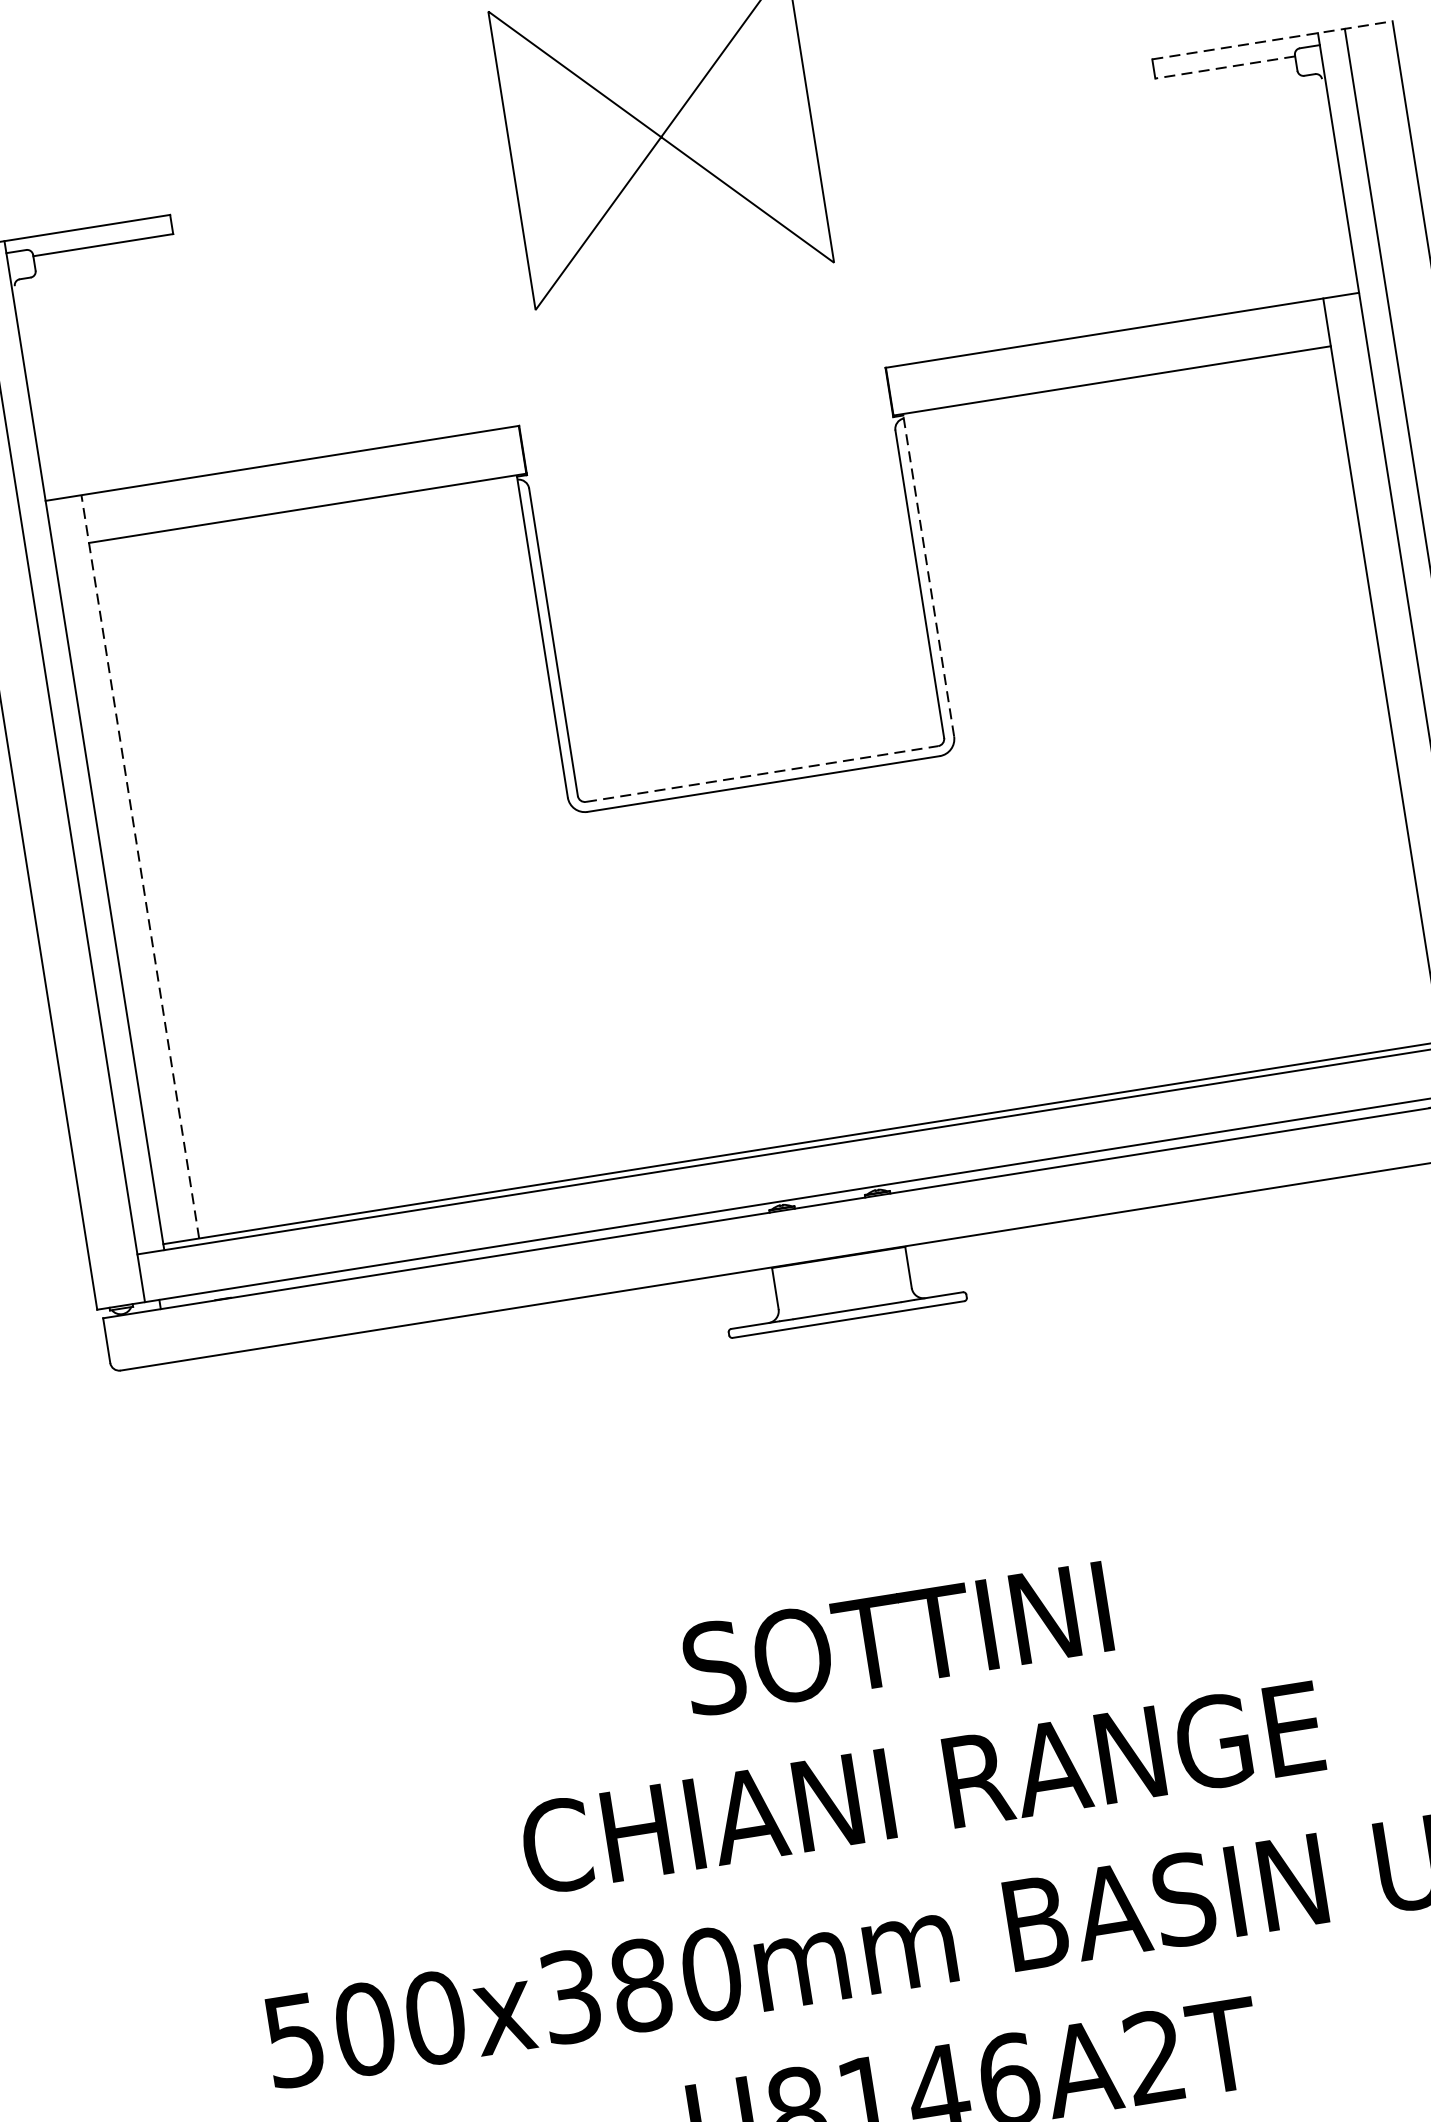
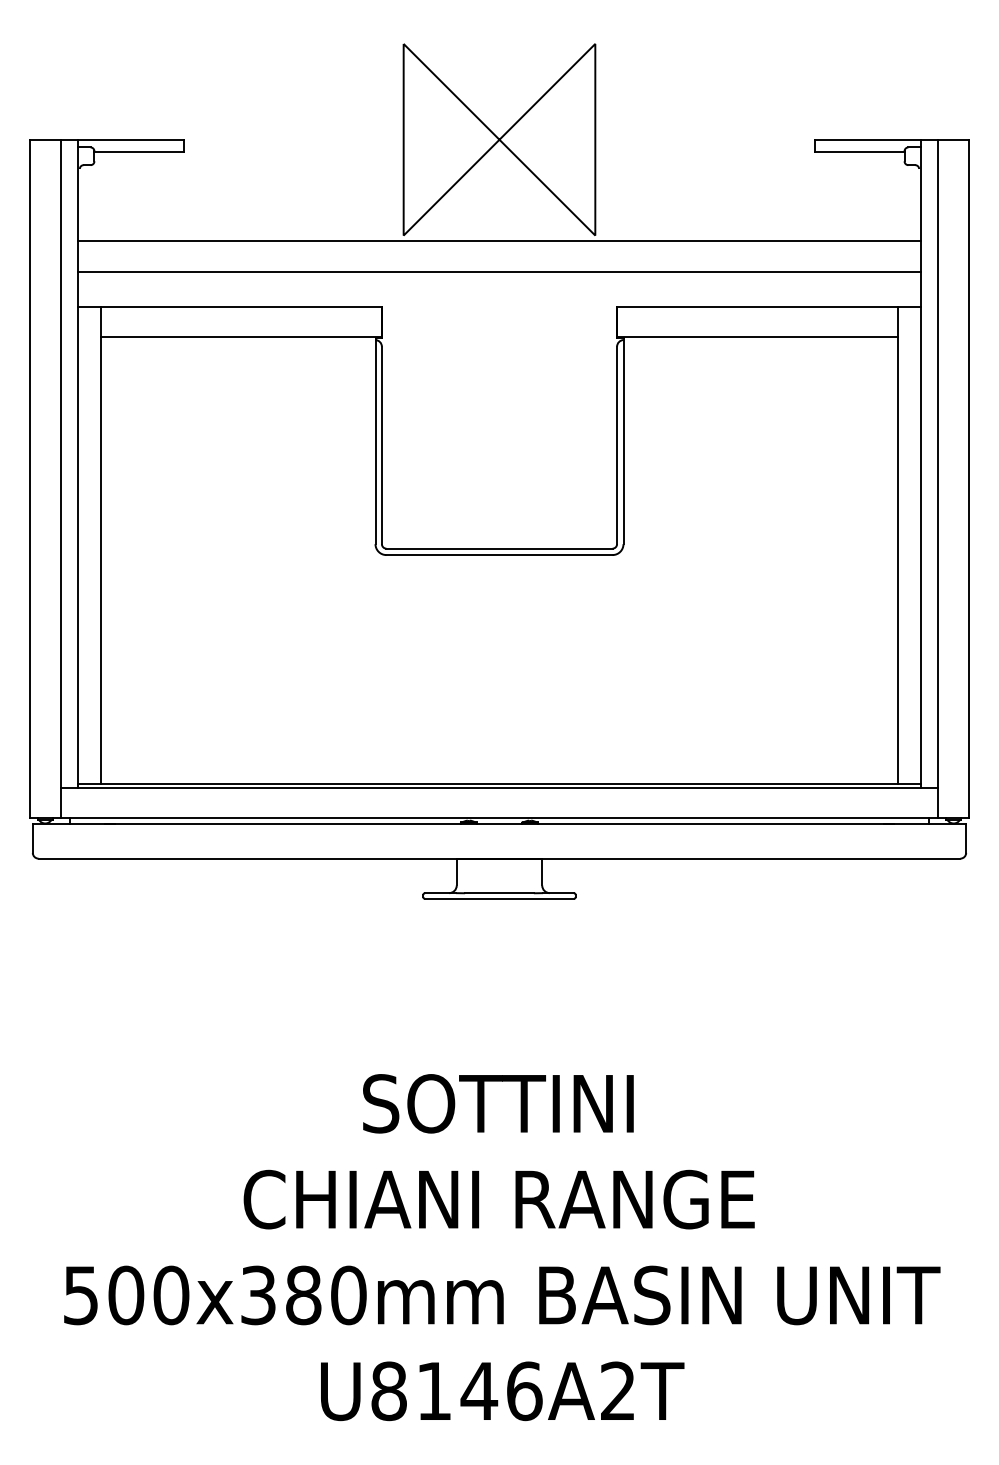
line: (1273, 39) -> (892, 139), dashed -> solid
line: (1225, 68) -> (859, 152), dashed -> solid
line: (686, 295) -> (499, 241), added
line: (693, 343) -> (499, 272), added
line: (928, 574) -> (623, 440), dashed -> solid
line: (762, 773) -> (499, 548), dashed -> solid
line: (139, 867) -> (100, 545), dashed -> solid

